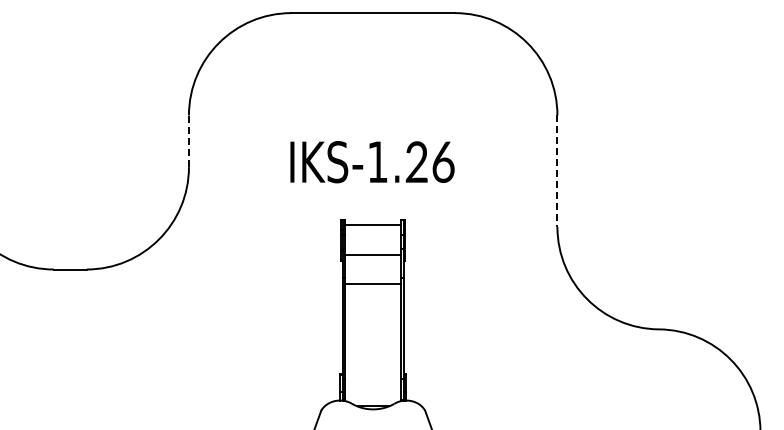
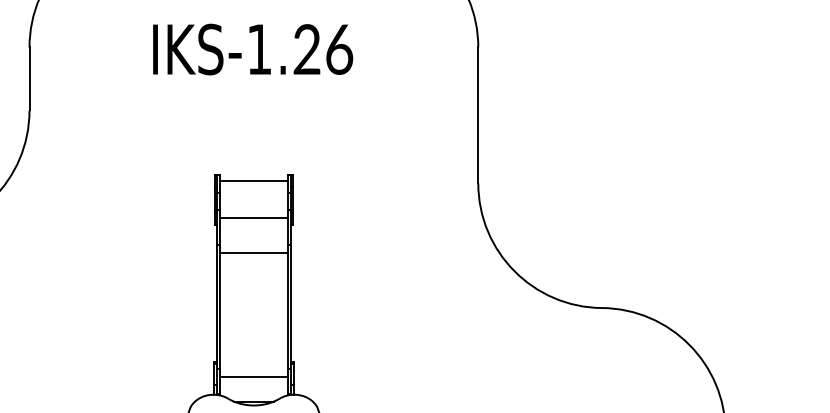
line: (188, 141) -> (28, 79), dashed -> solid
text: (372, 162) -> (253, 49), moved
line: (557, 171) -> (478, 115), dashed -> solid
line: (373, 385) -> (254, 376), added

